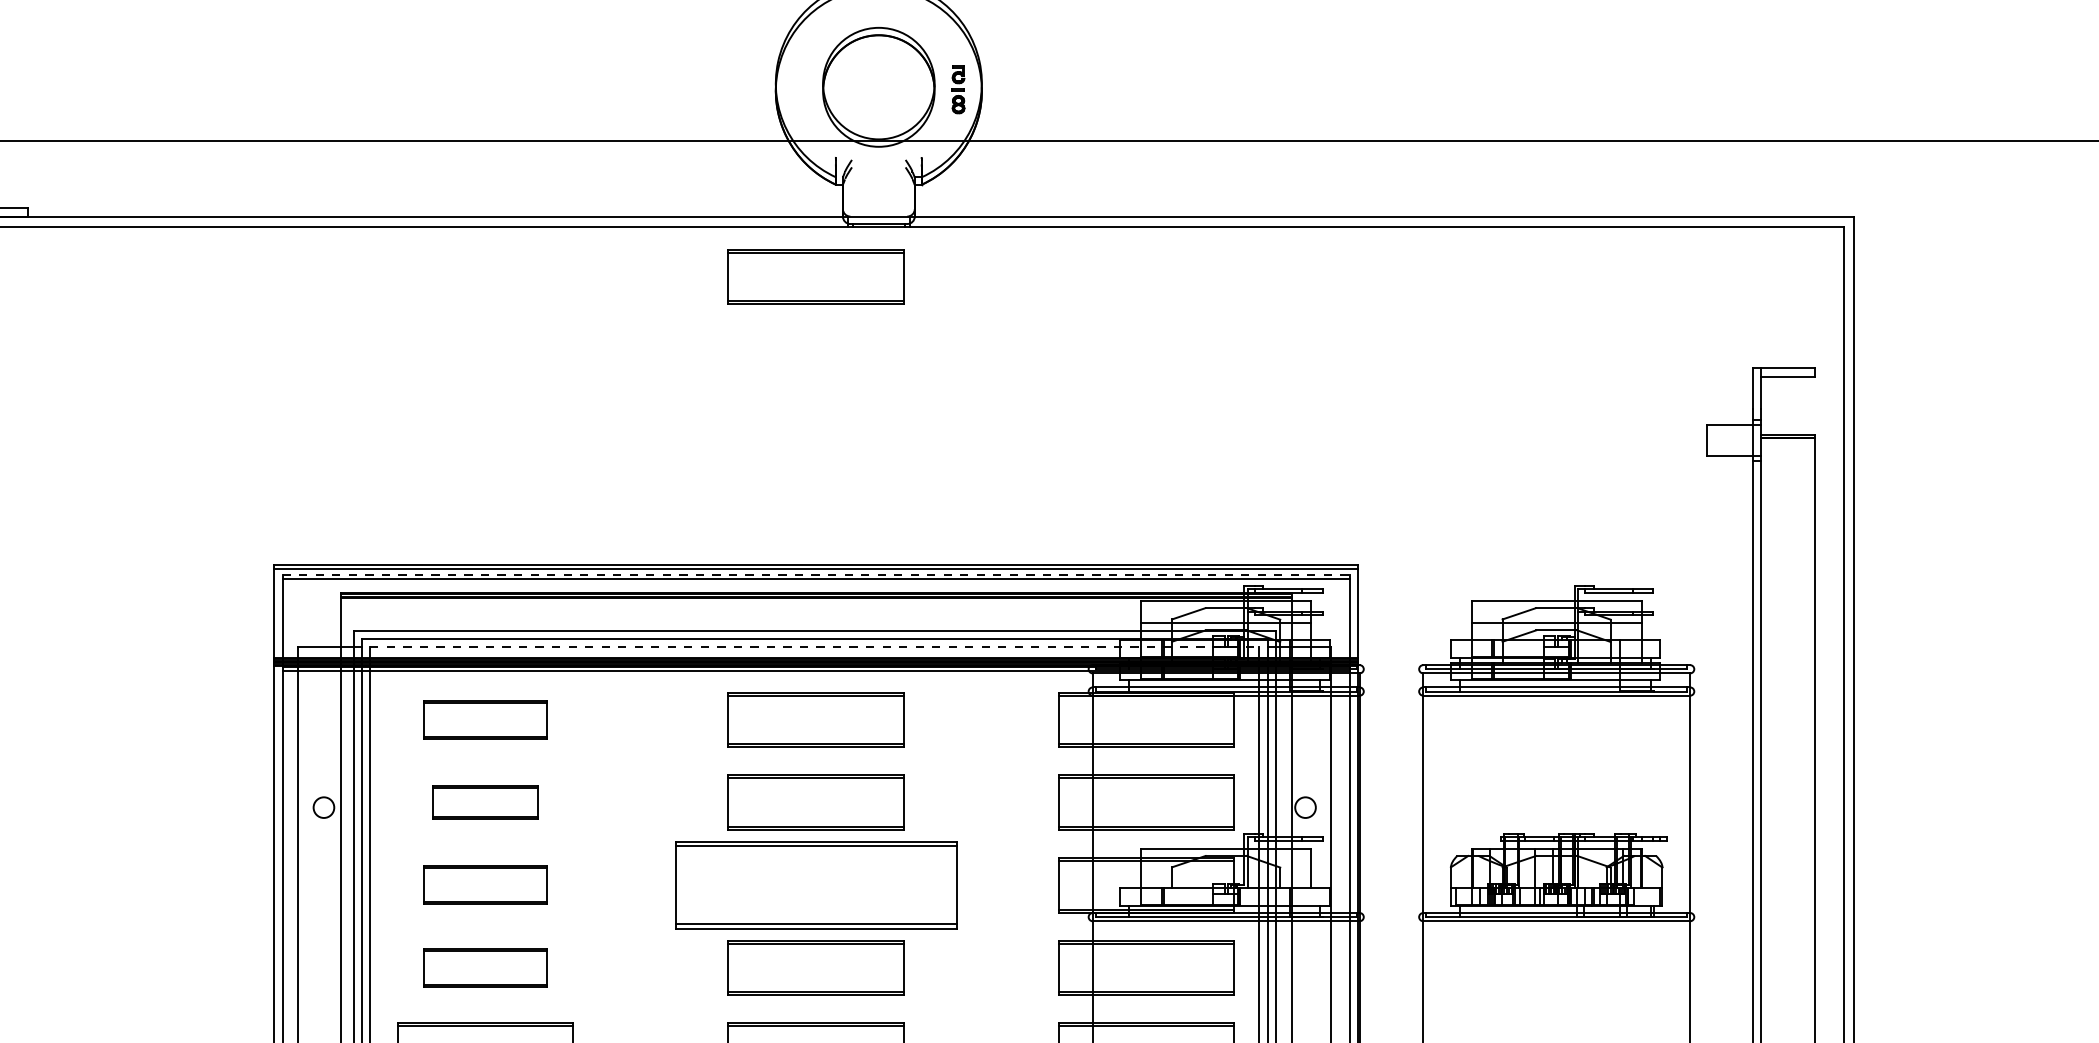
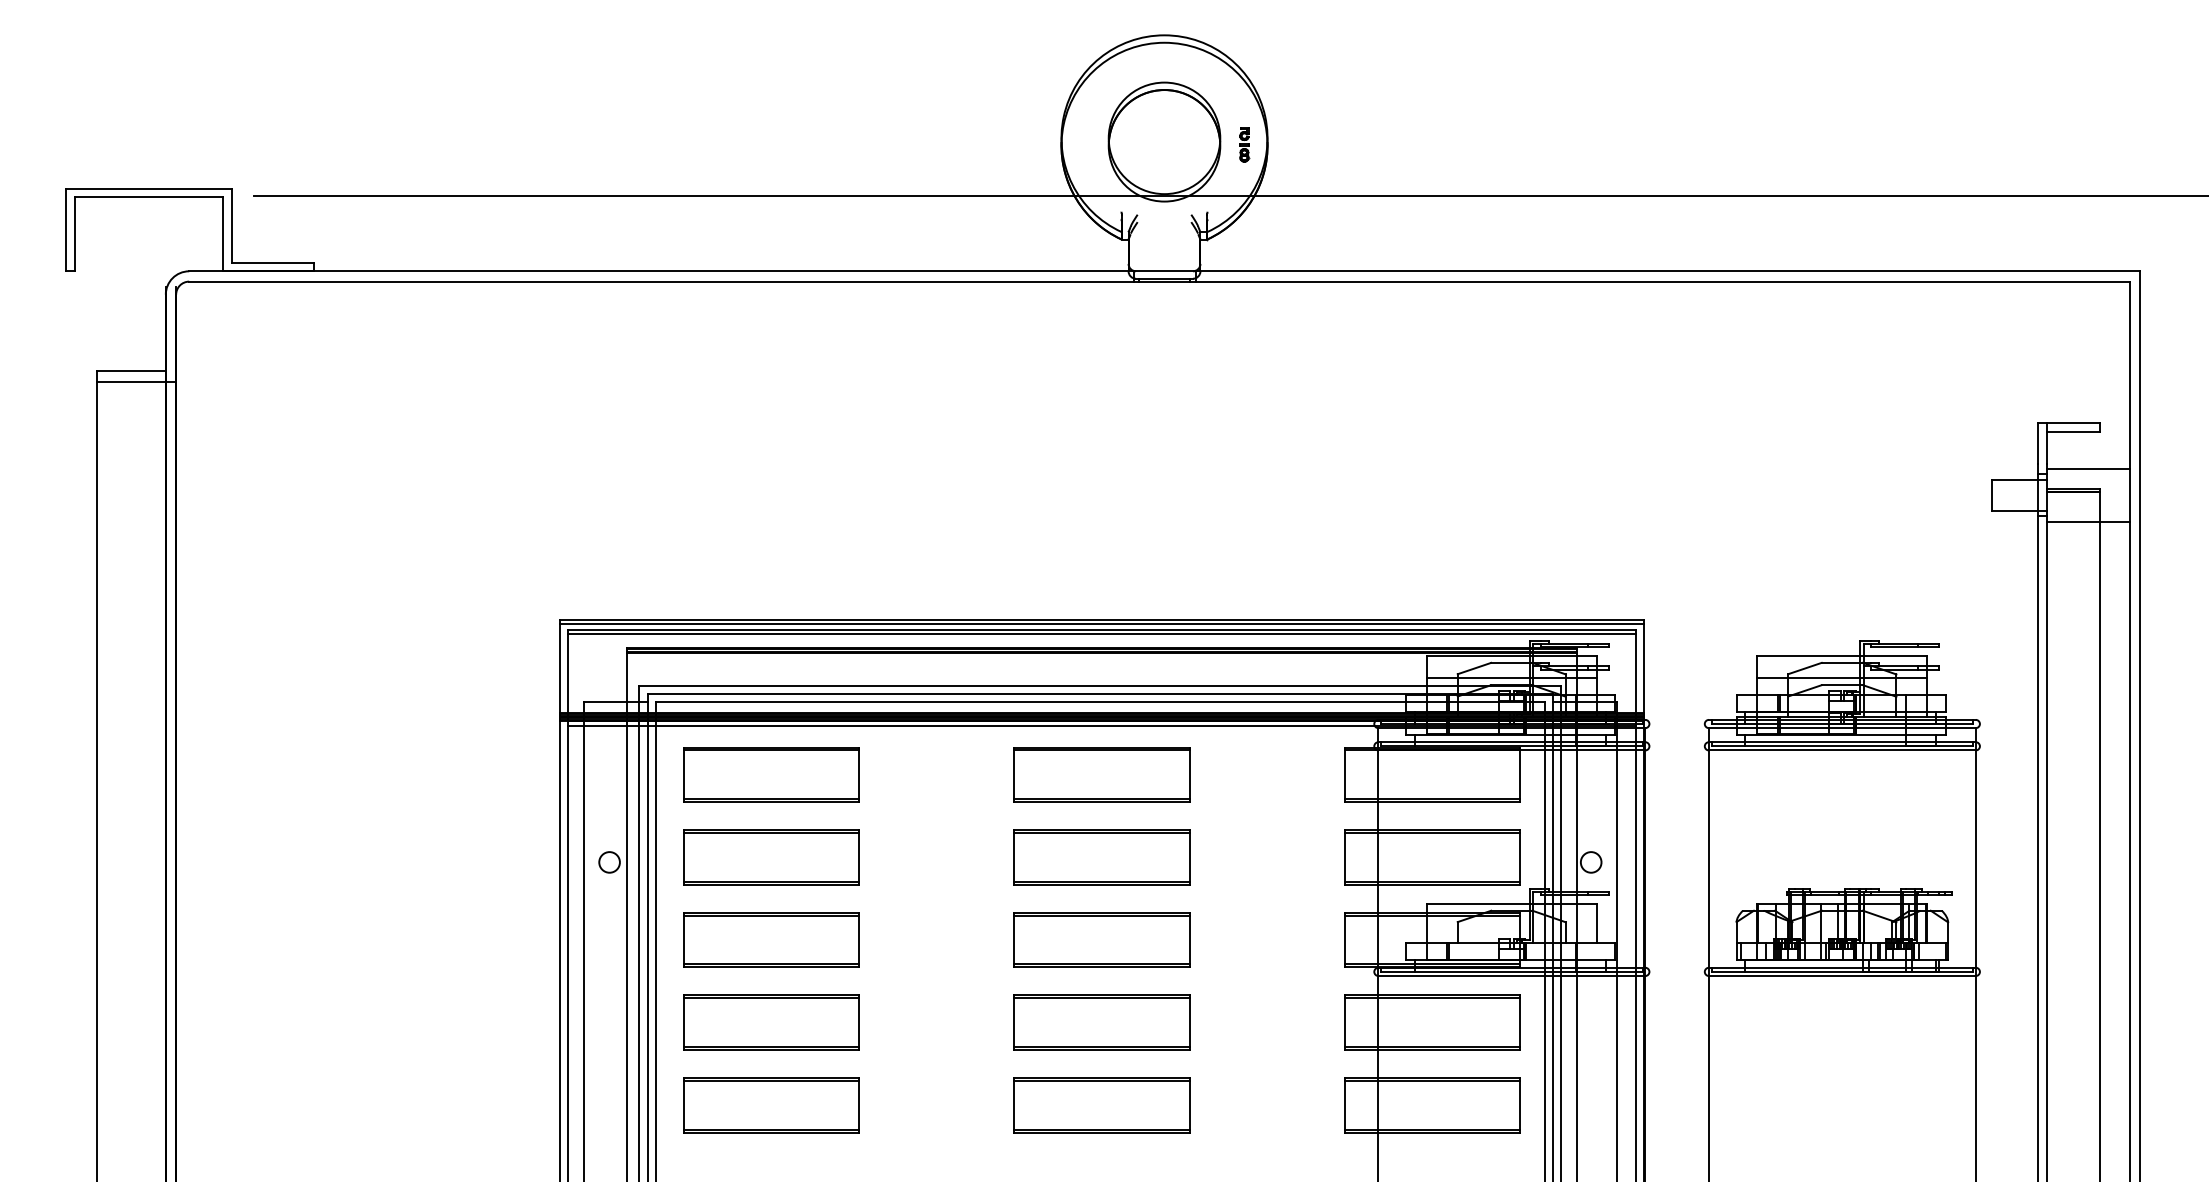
part: (958, 89) -> (1244, 144), size x0.71
part: (815, 276) -> (1101, 331), removed
line: (1801, 413) -> (2087, 468), added
line: (1801, 466) -> (2087, 521), added
line: (816, 574) -> (1102, 629), dashed -> solid
line: (814, 647) -> (1100, 702), dashed -> solid
part: (485, 719) -> (771, 774), size x1.43
part: (485, 802) -> (771, 857), size x1.67
part: (485, 884) -> (771, 939), size x1.43
part: (815, 884) -> (1101, 939), size x0.62
part: (485, 967) -> (771, 1022), size x1.43

